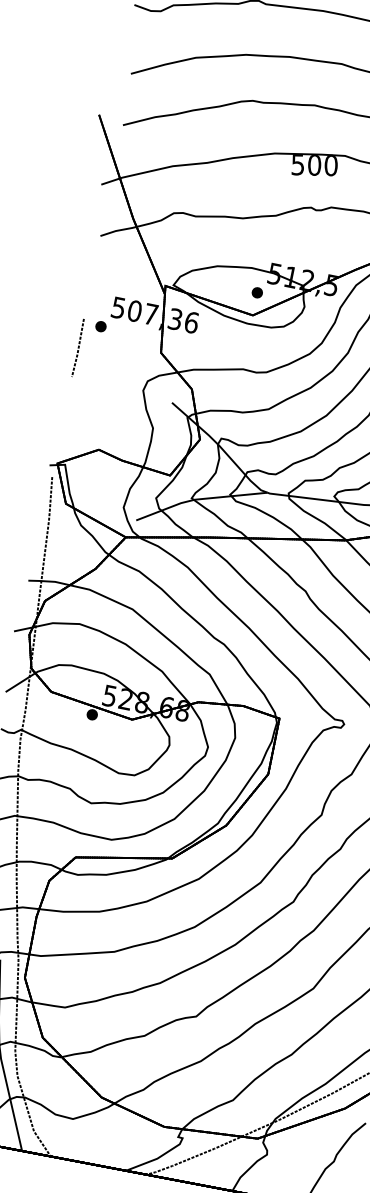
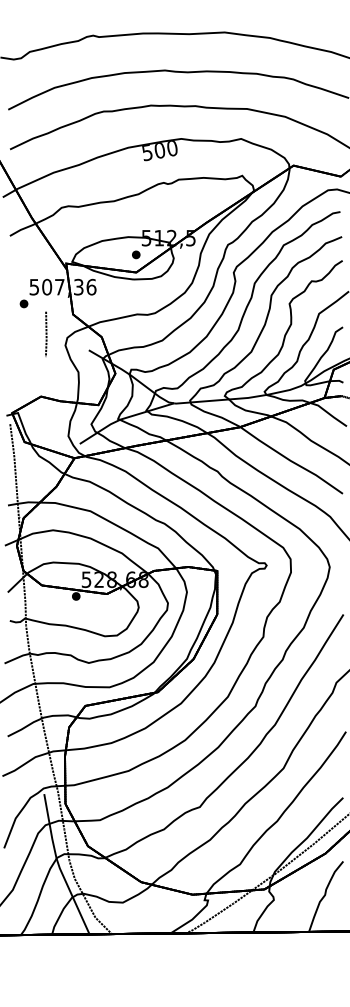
line: (78, 346) -> (46, 333), moved

